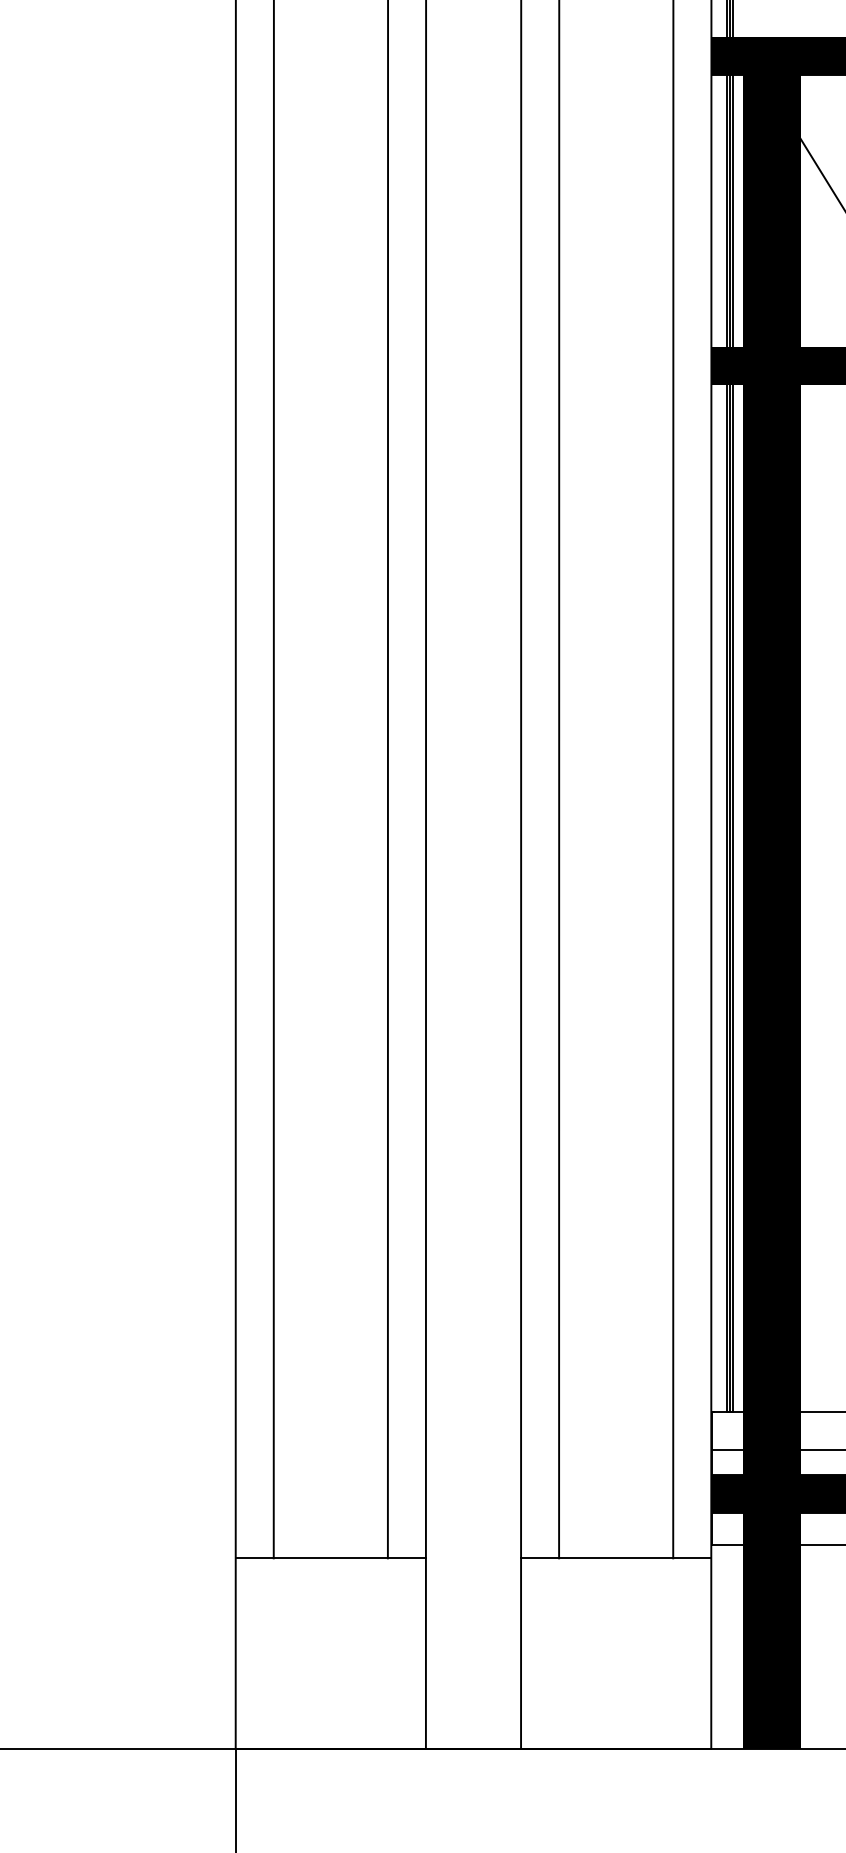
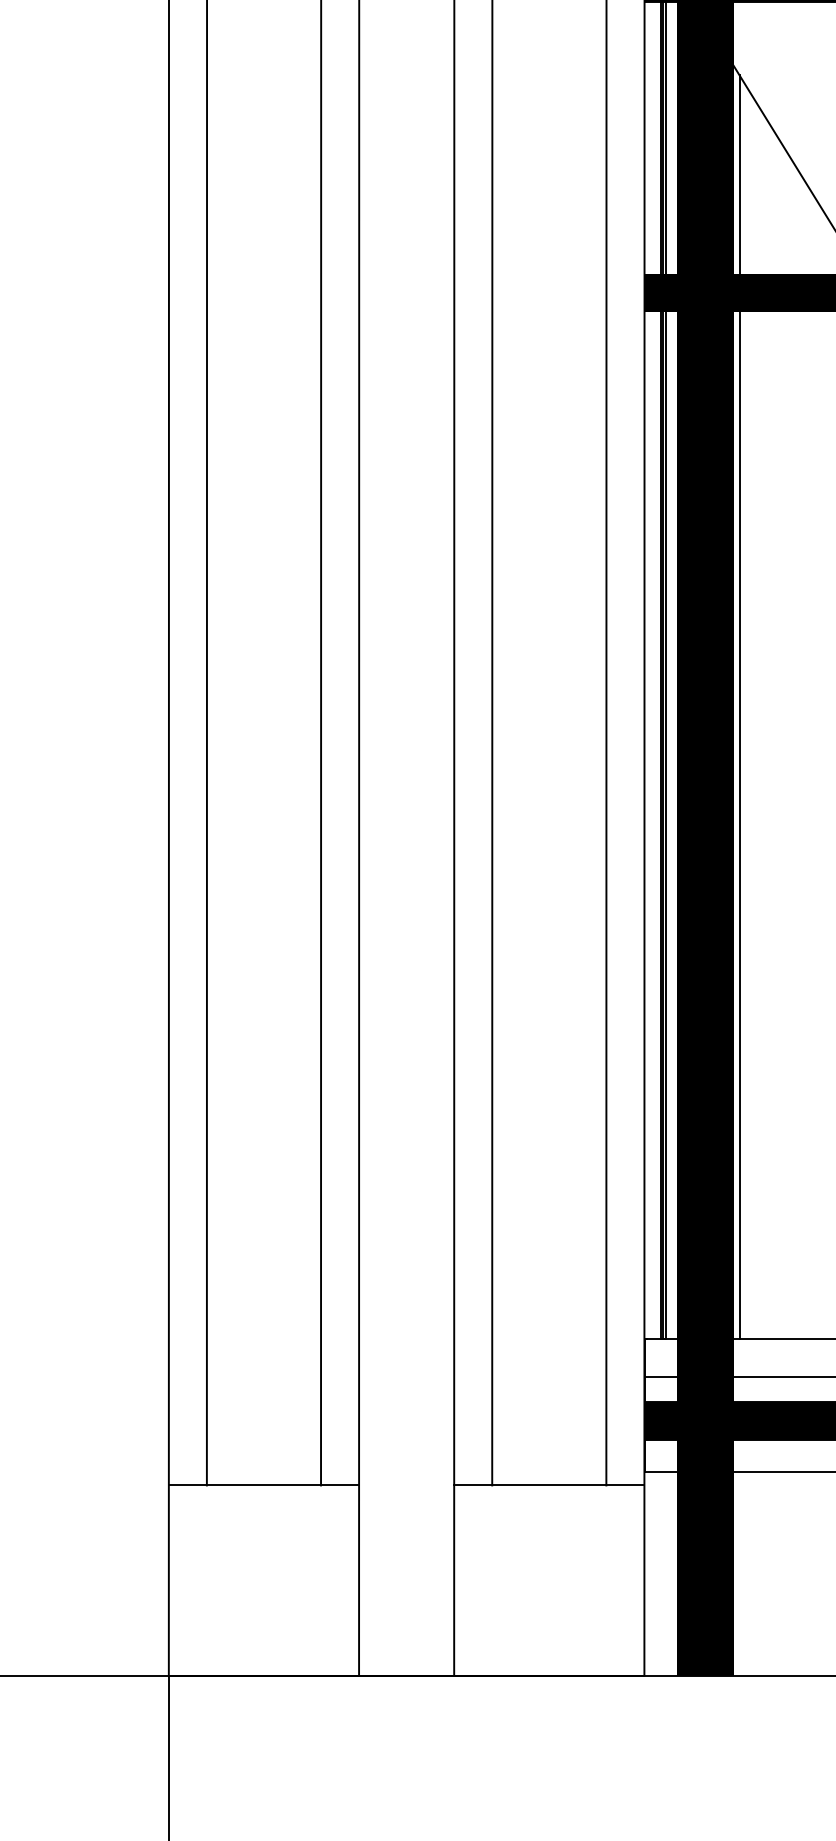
line: (806, 780) -> (739, 707), added

